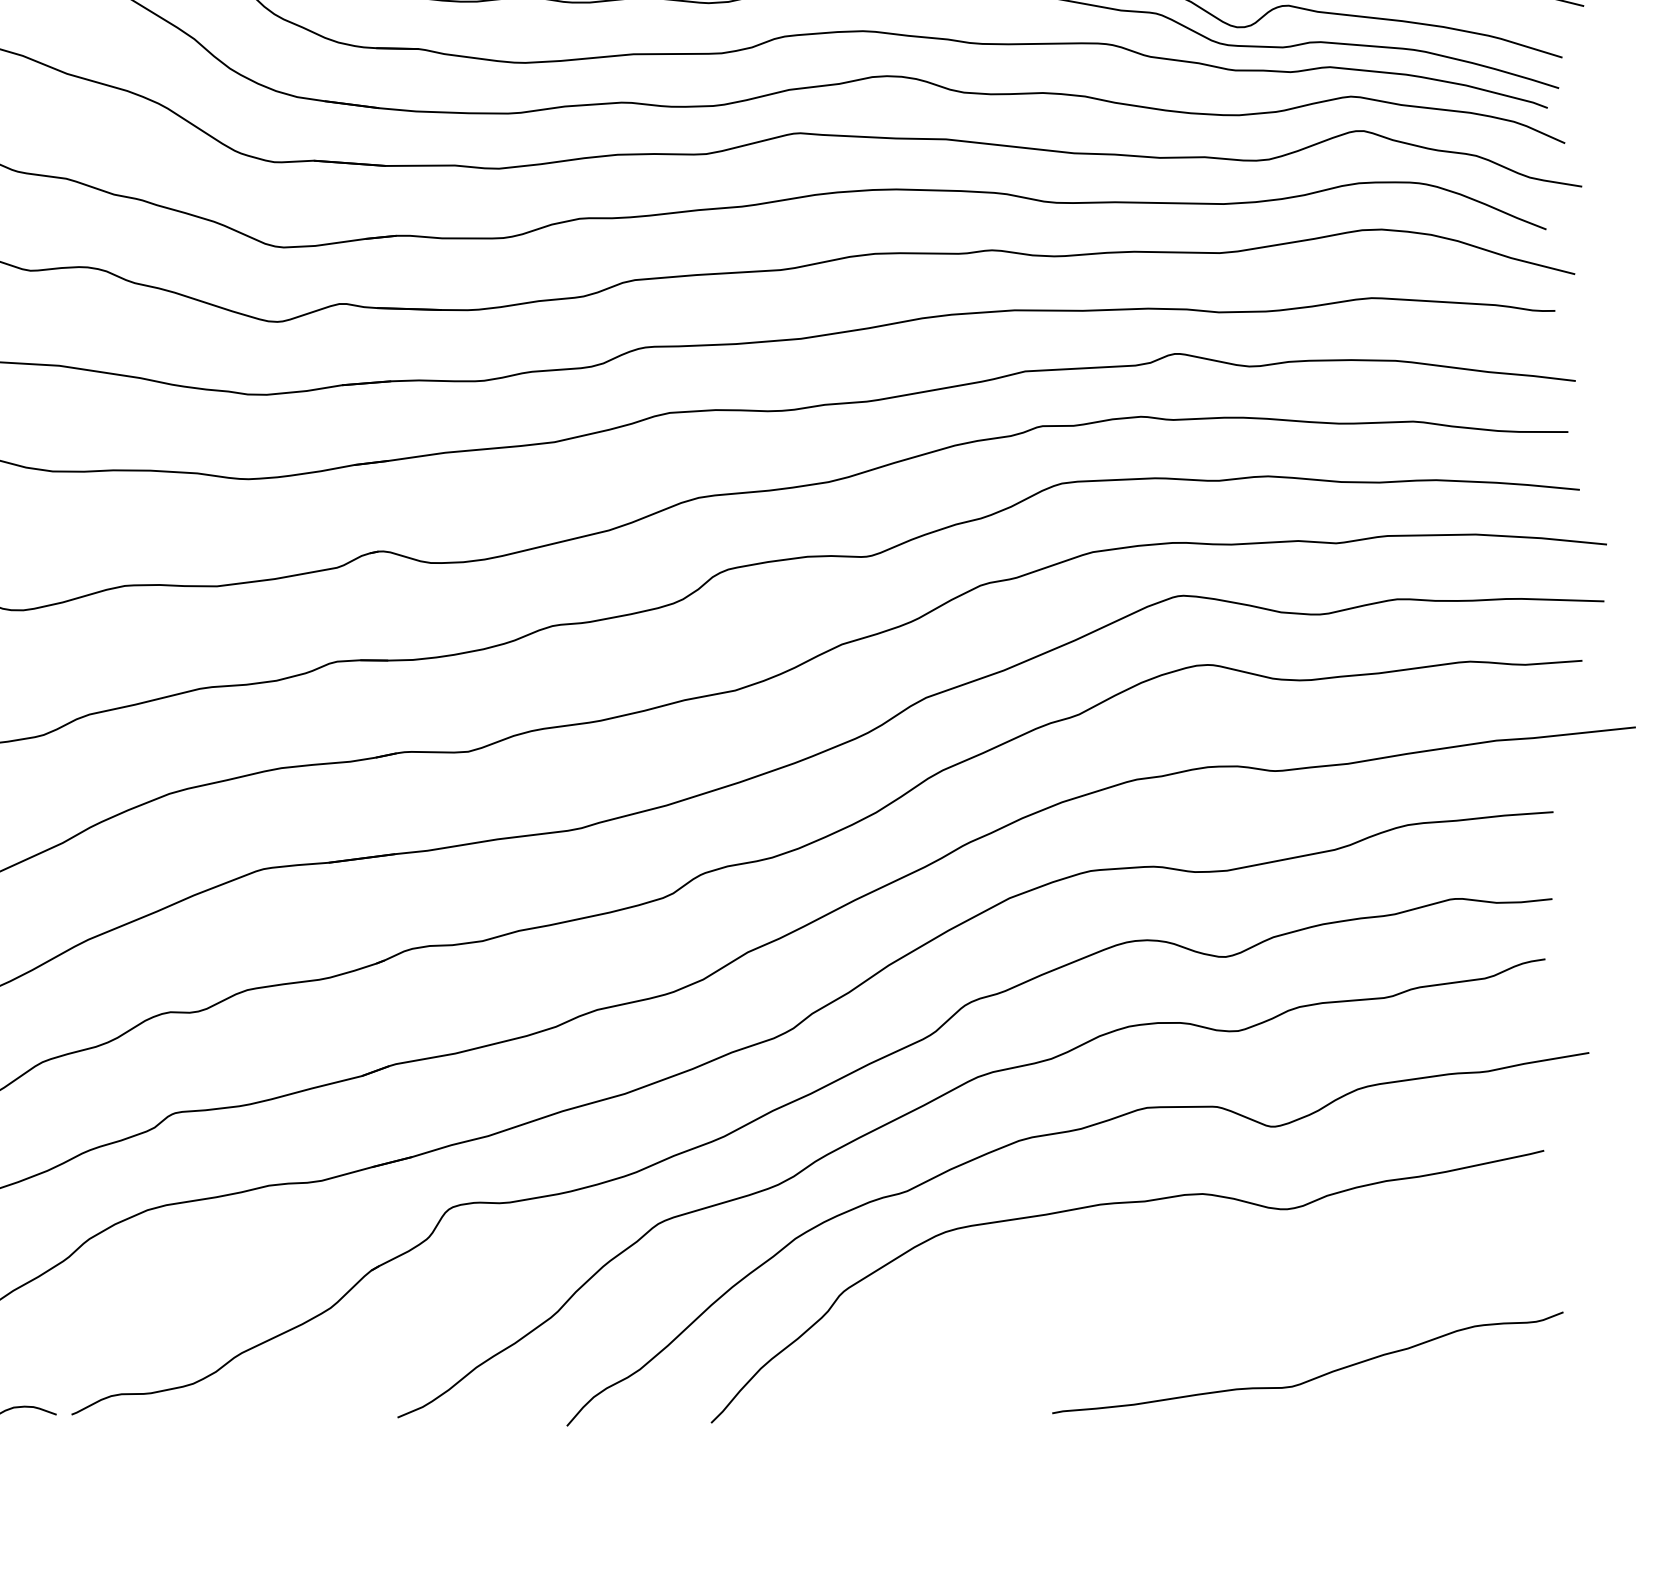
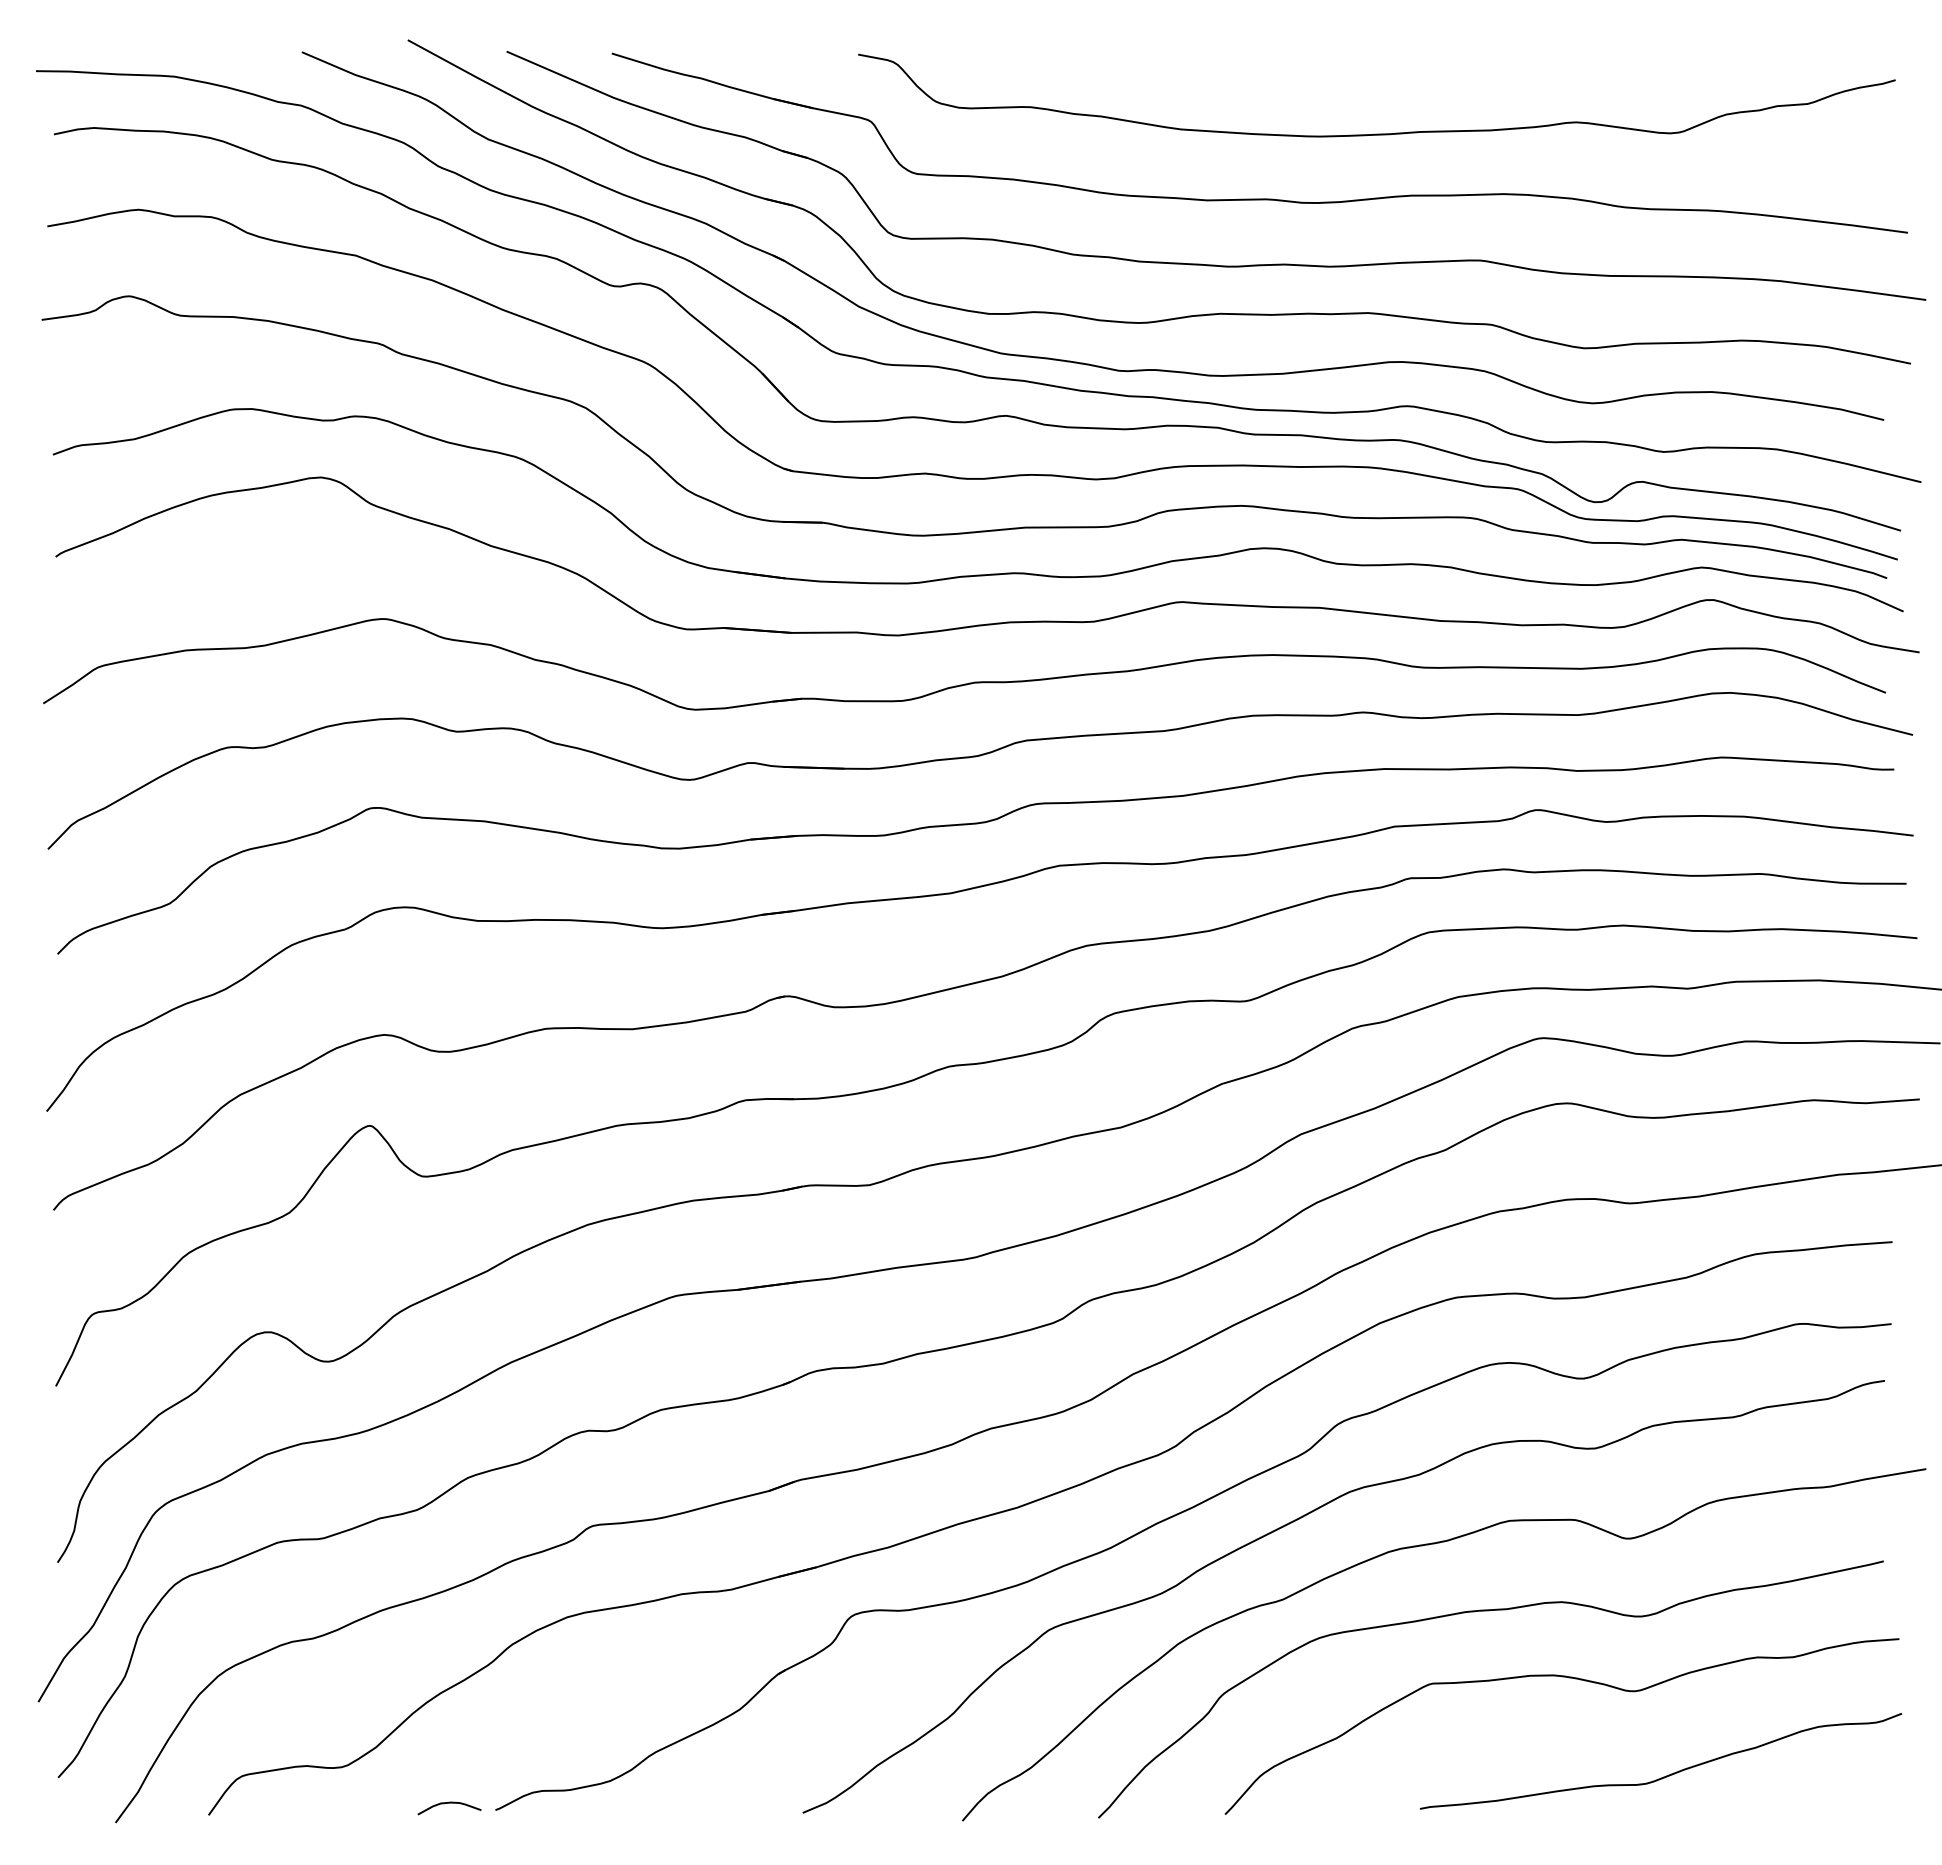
curve: (1209, 1275) -> (1568, 1678), added

